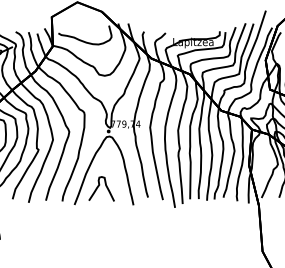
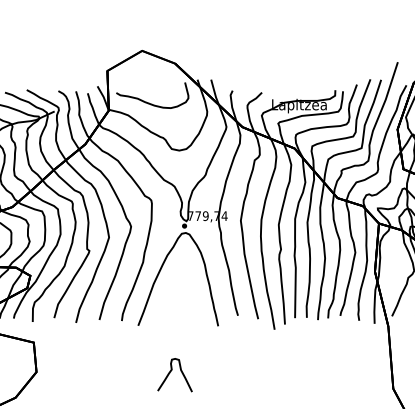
curve: (98, 187) -> (170, 373), moved

